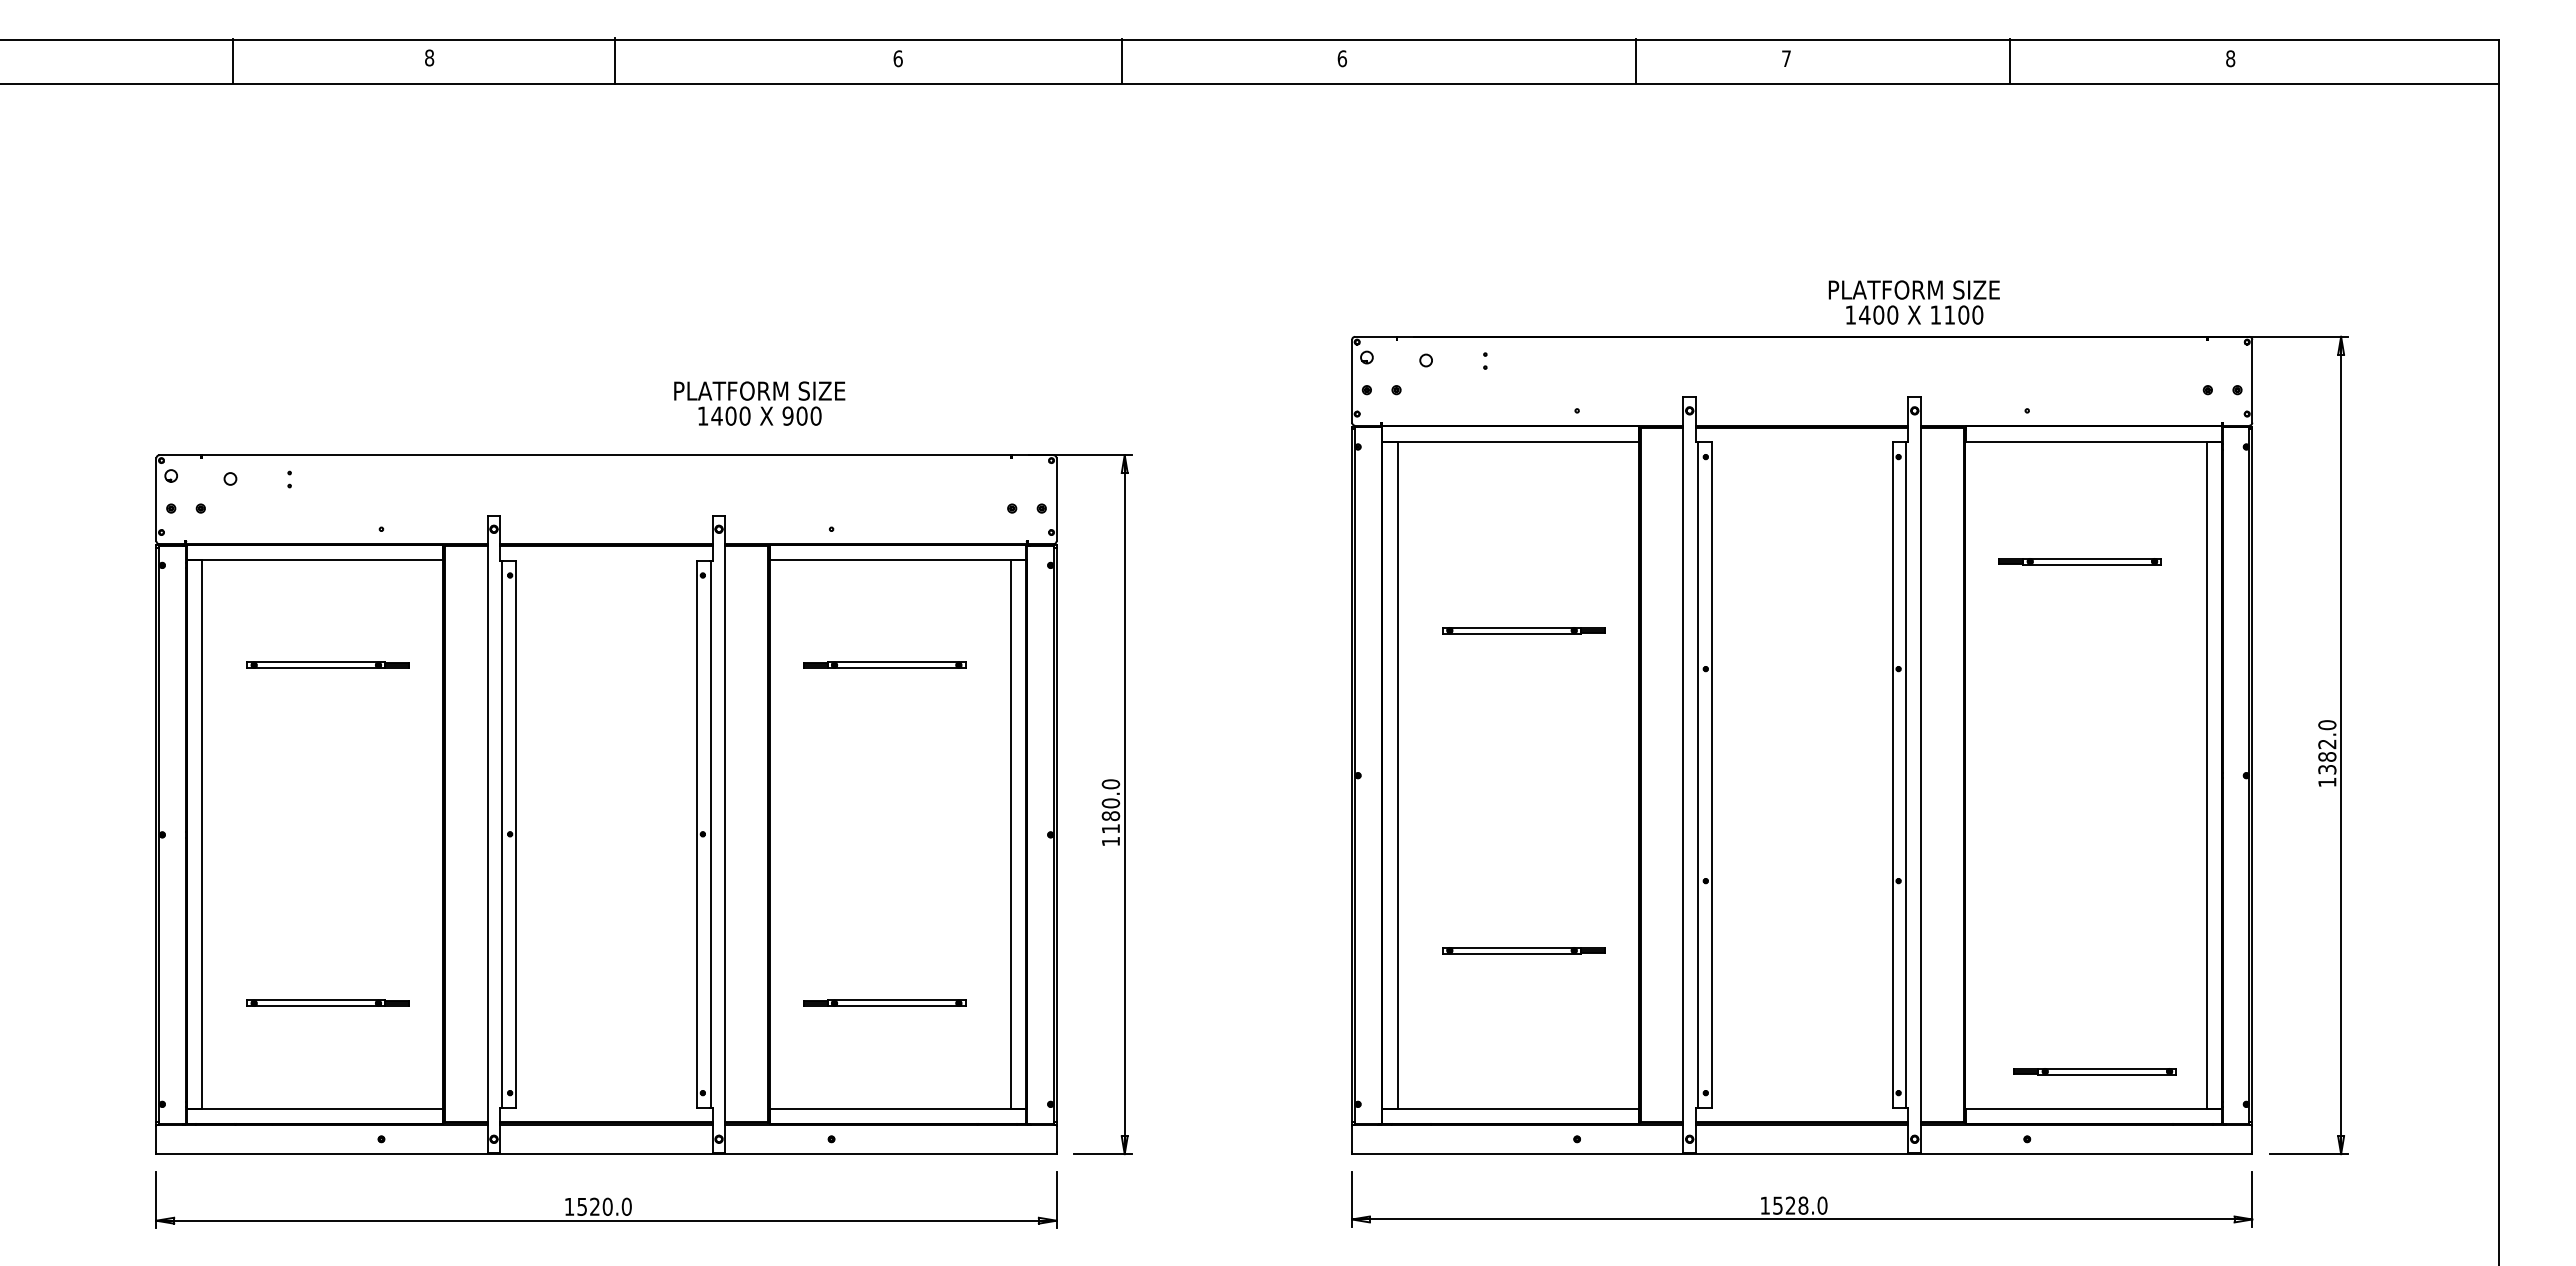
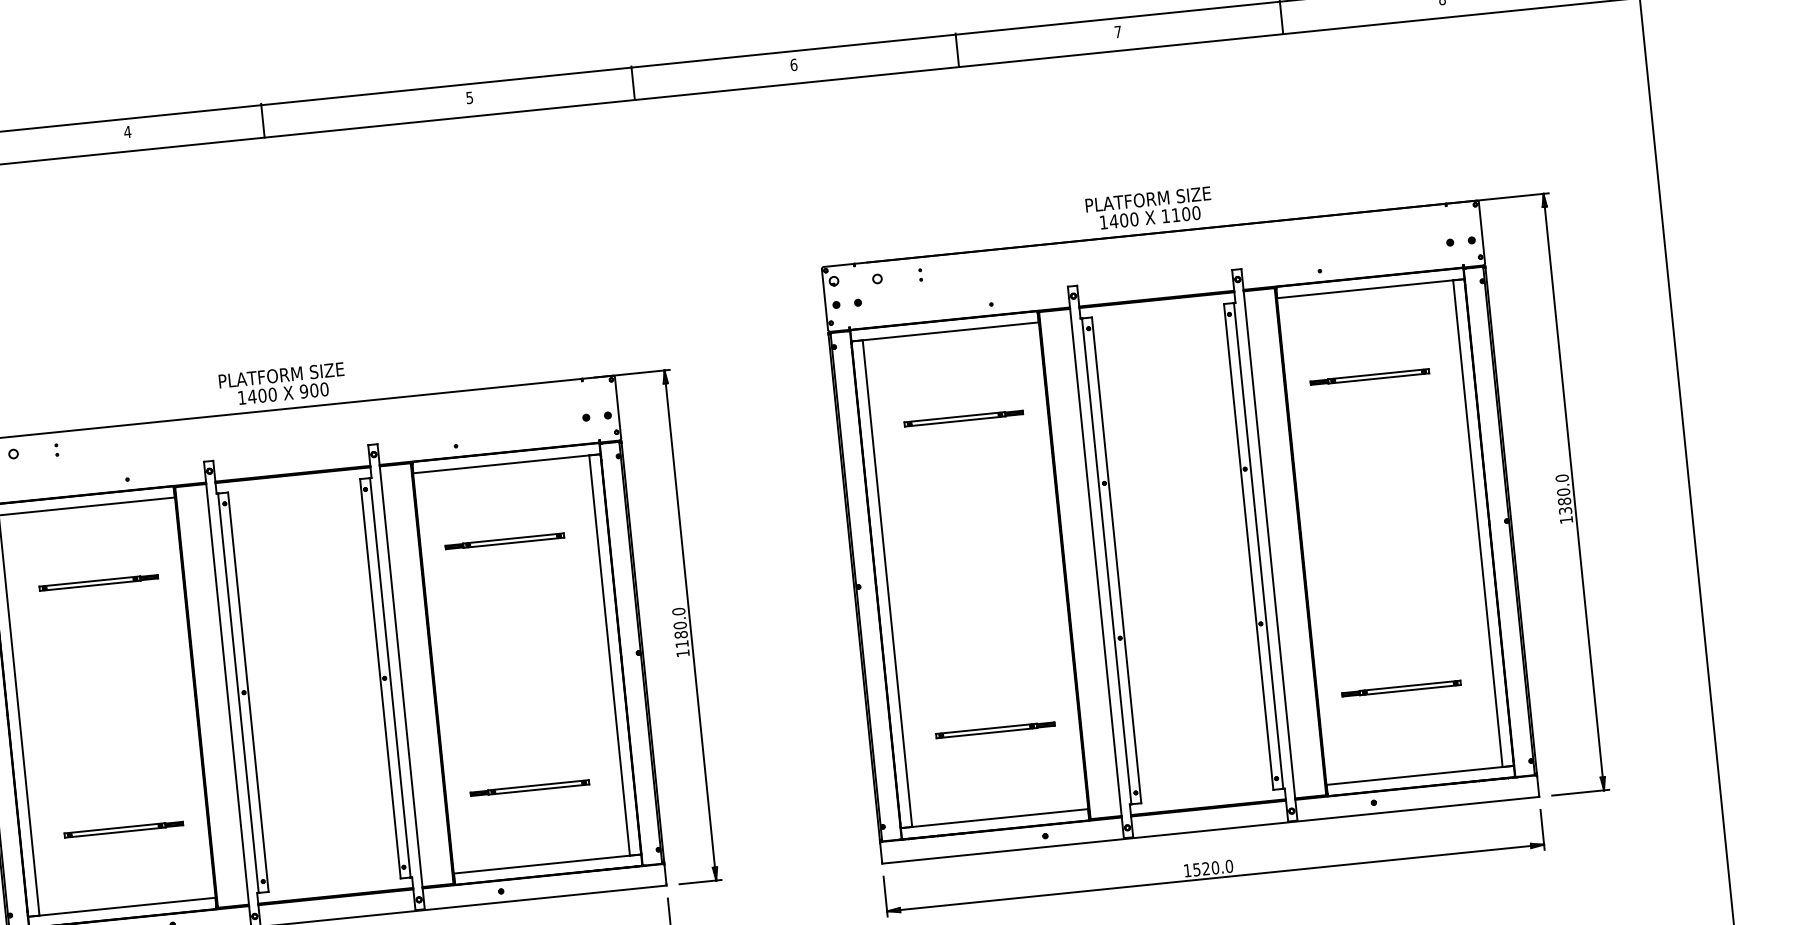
text: (429, 57) -> (127, 131), 8 -> 4
text: (897, 58) -> (469, 97), 6 -> 5
line: (1635, 60) -> (956, 49), moved
text: (1913, 302) -> (1148, 208), moved
text: (759, 403) -> (282, 384), moved
part: (1523, 630) -> (963, 418), moved
text: (2327, 744) -> (1563, 492), 1382.0 -> 1380.0
part: (1523, 950) -> (995, 730), moved
part: (2094, 1071) -> (1400, 688), moved
text: (1803, 1205) -> (1215, 867), 1528.0 -> 1520.0

